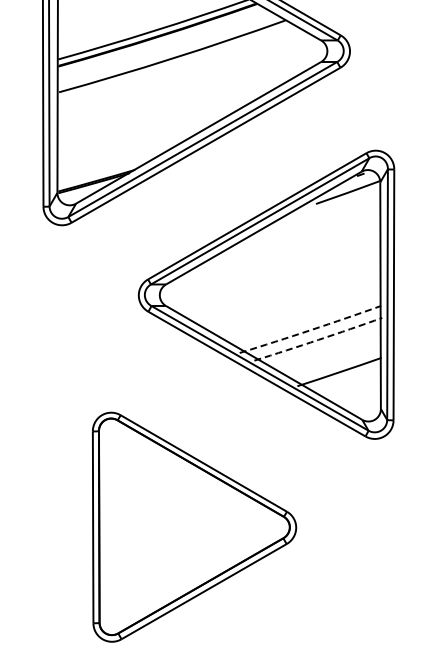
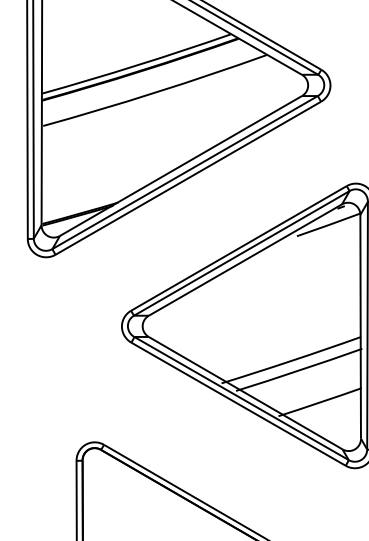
arc: (310, 330) -> (291, 361), dashed -> solid
arc: (318, 339) -> (299, 370), dashed -> solid

